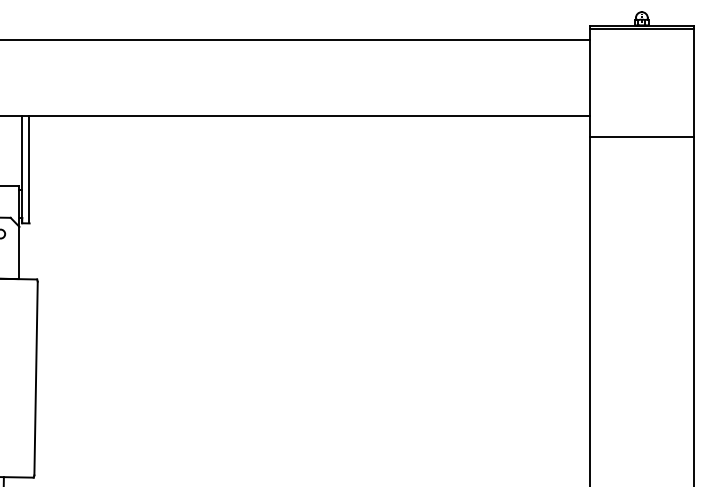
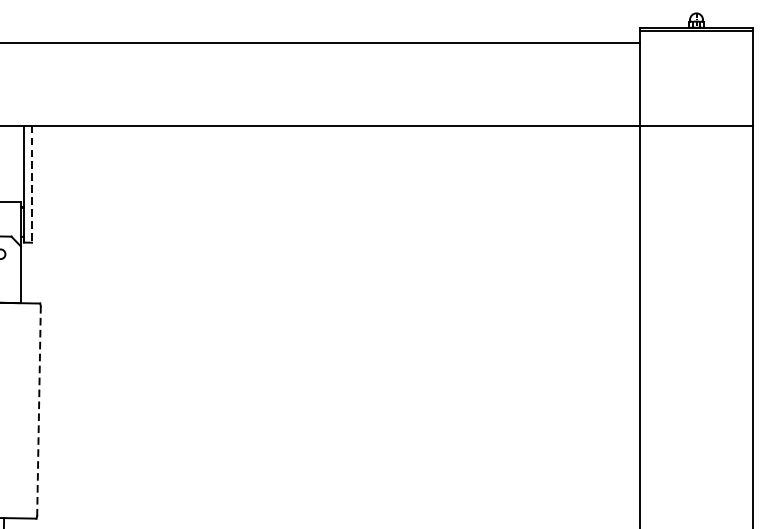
line: (641, 137) -> (696, 126), moved
line: (29, 169) -> (31, 184), solid -> dashed
line: (36, 378) -> (39, 411), solid -> dashed

